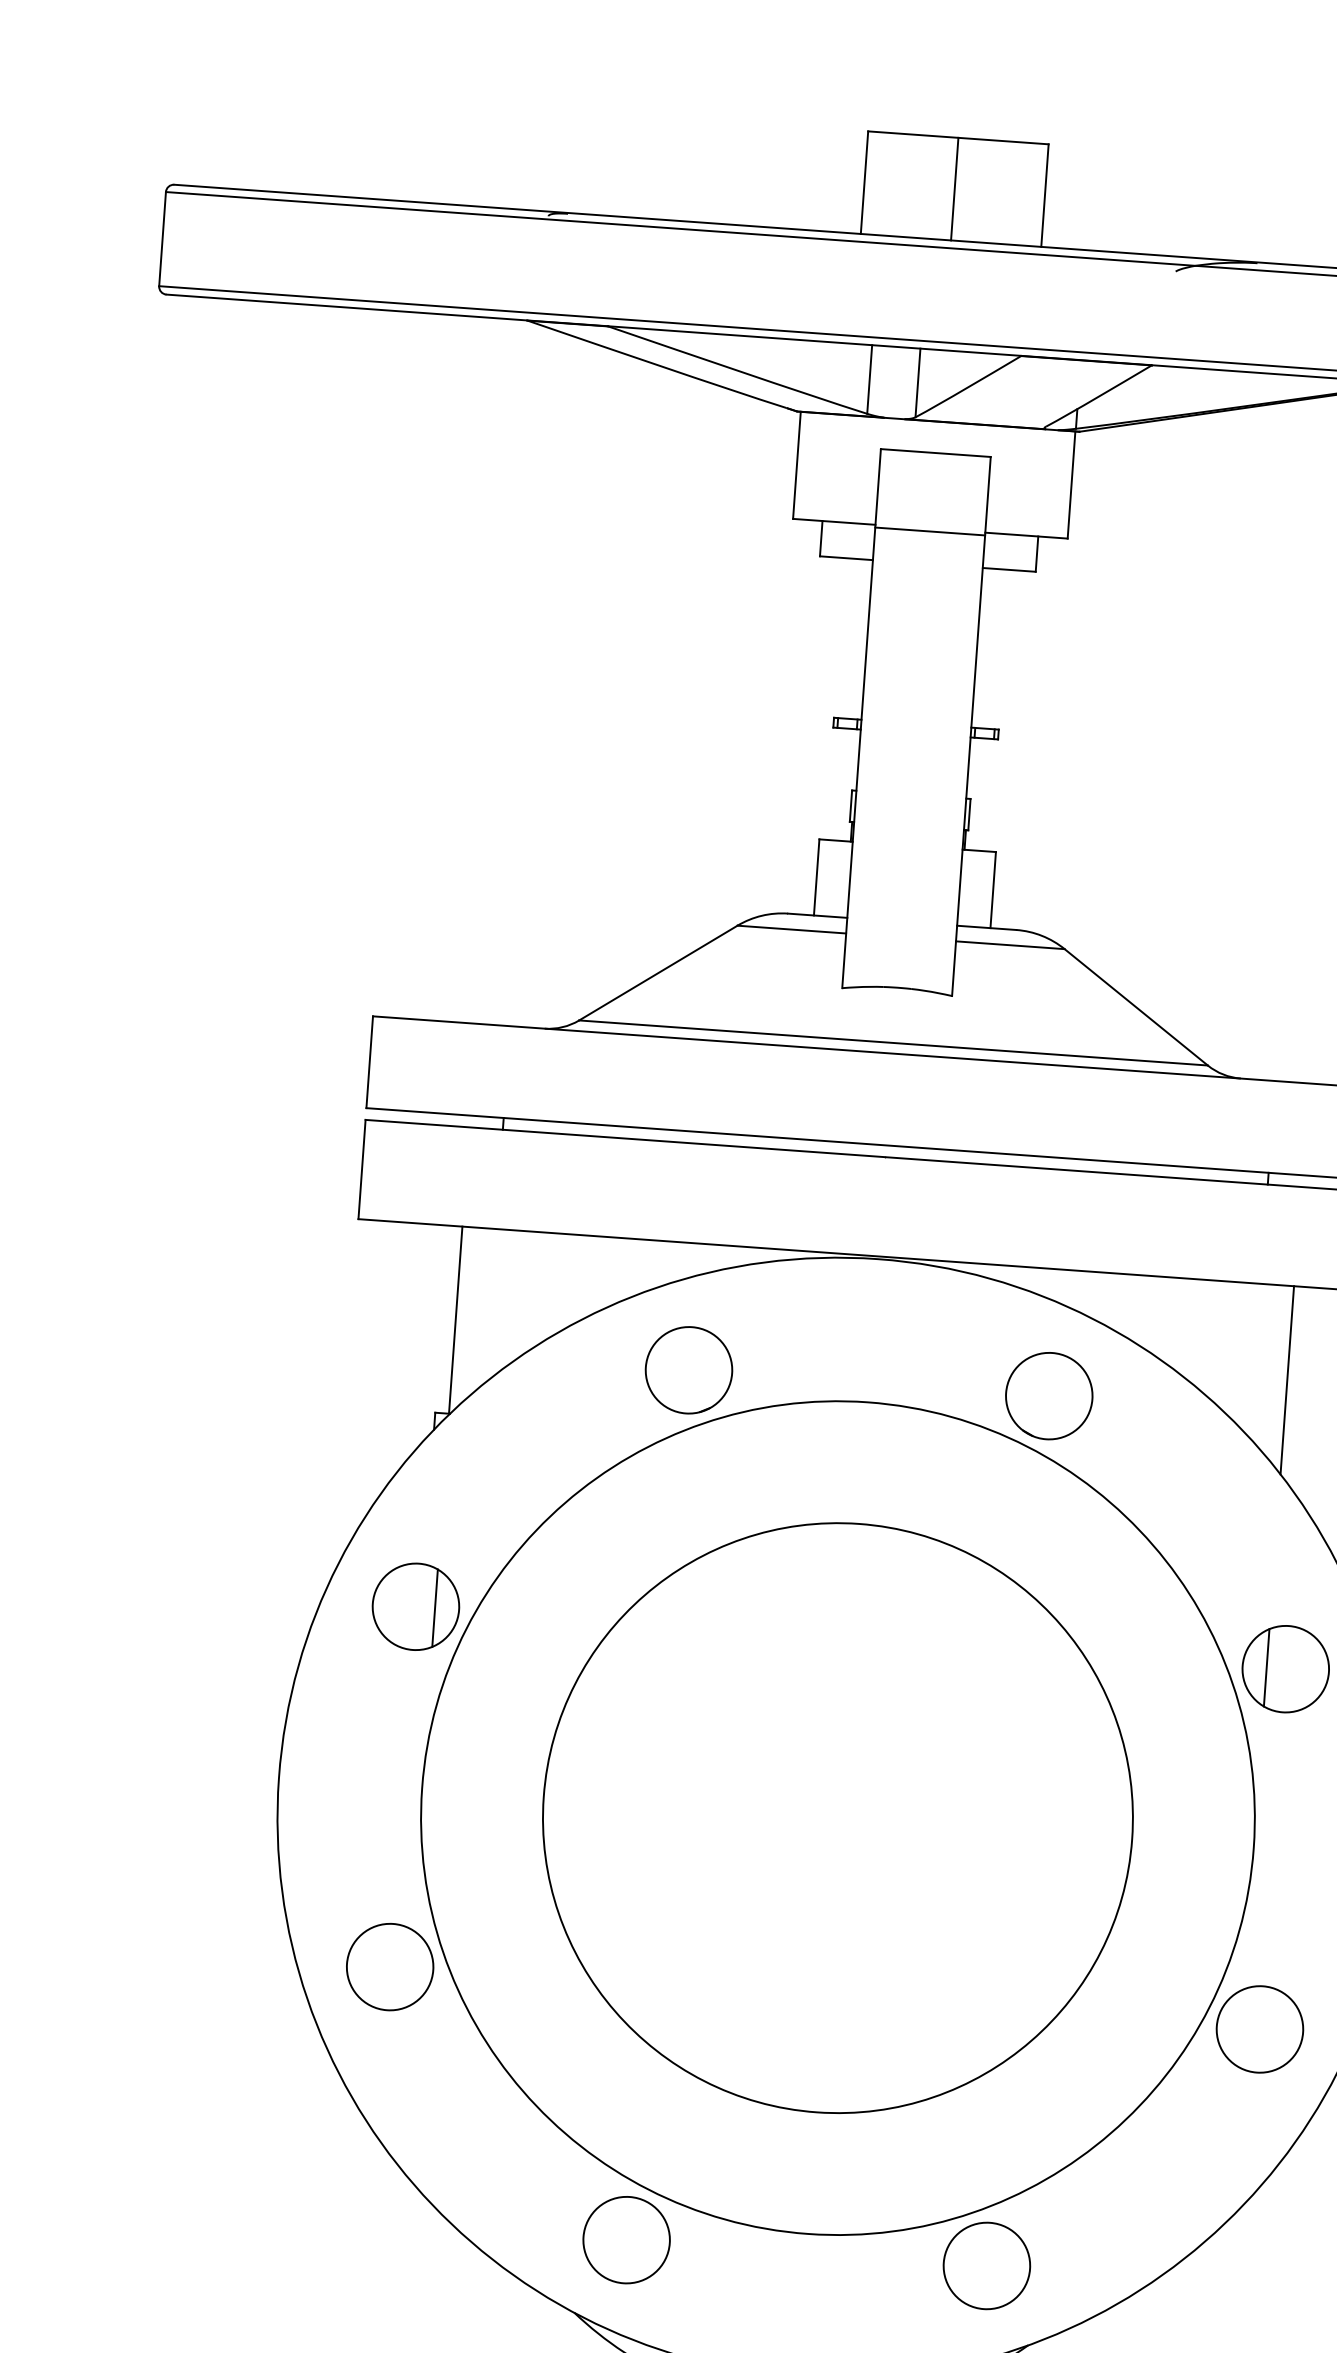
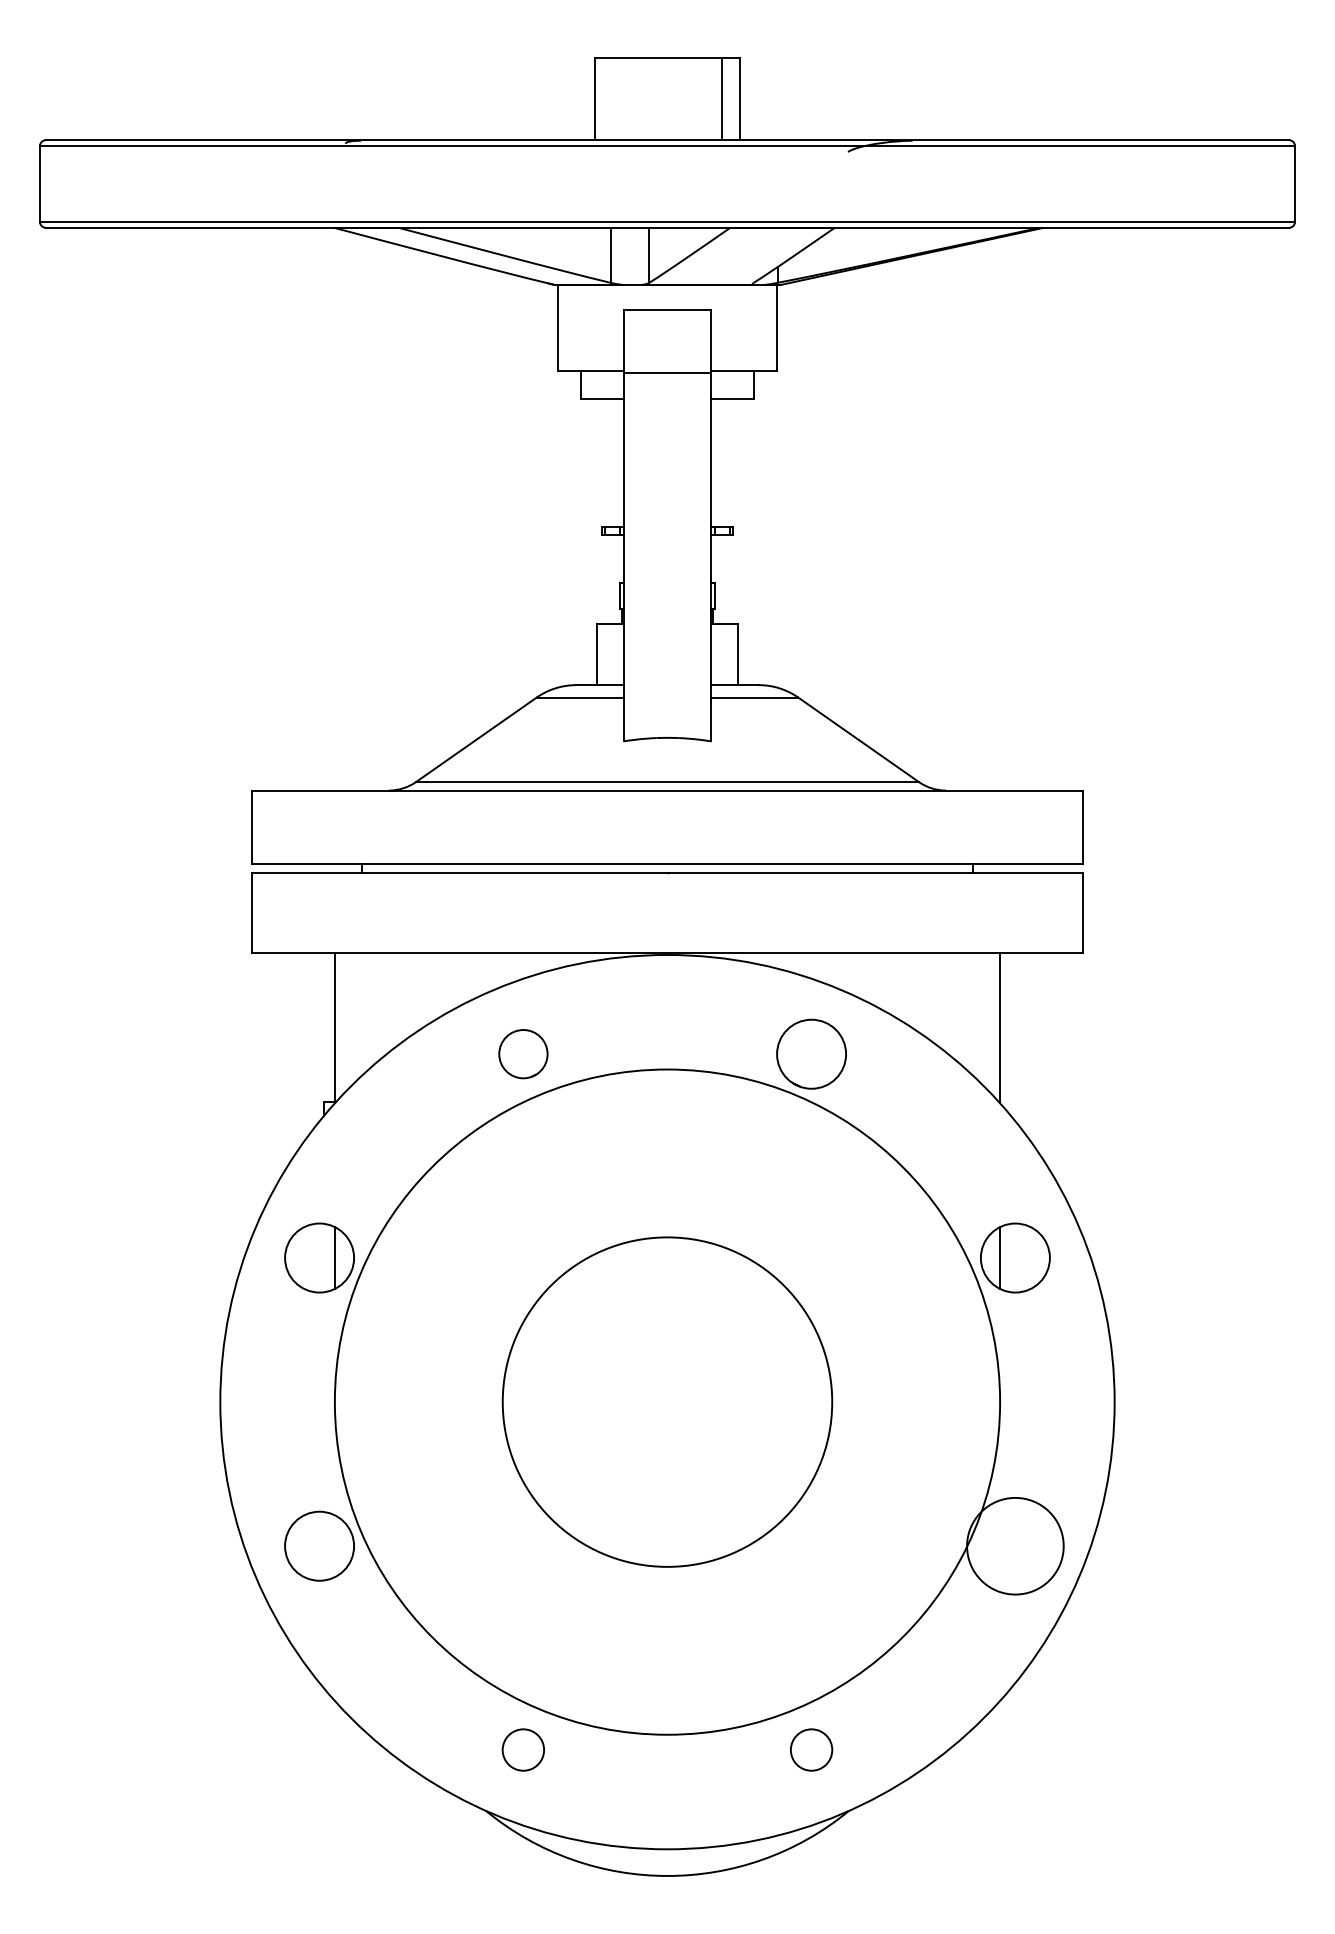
line: (954, 189) -> (721, 99), moved
circle: (689, 1369) -> (523, 1053), size x0.7
circle: (838, 1817) -> (667, 1401), size x0.7
circle: (1258, 2028) -> (1014, 1545), size x1.4
circle: (625, 2239) -> (522, 1749), size x0.6
circle: (986, 2265) -> (811, 1749), size x0.6

